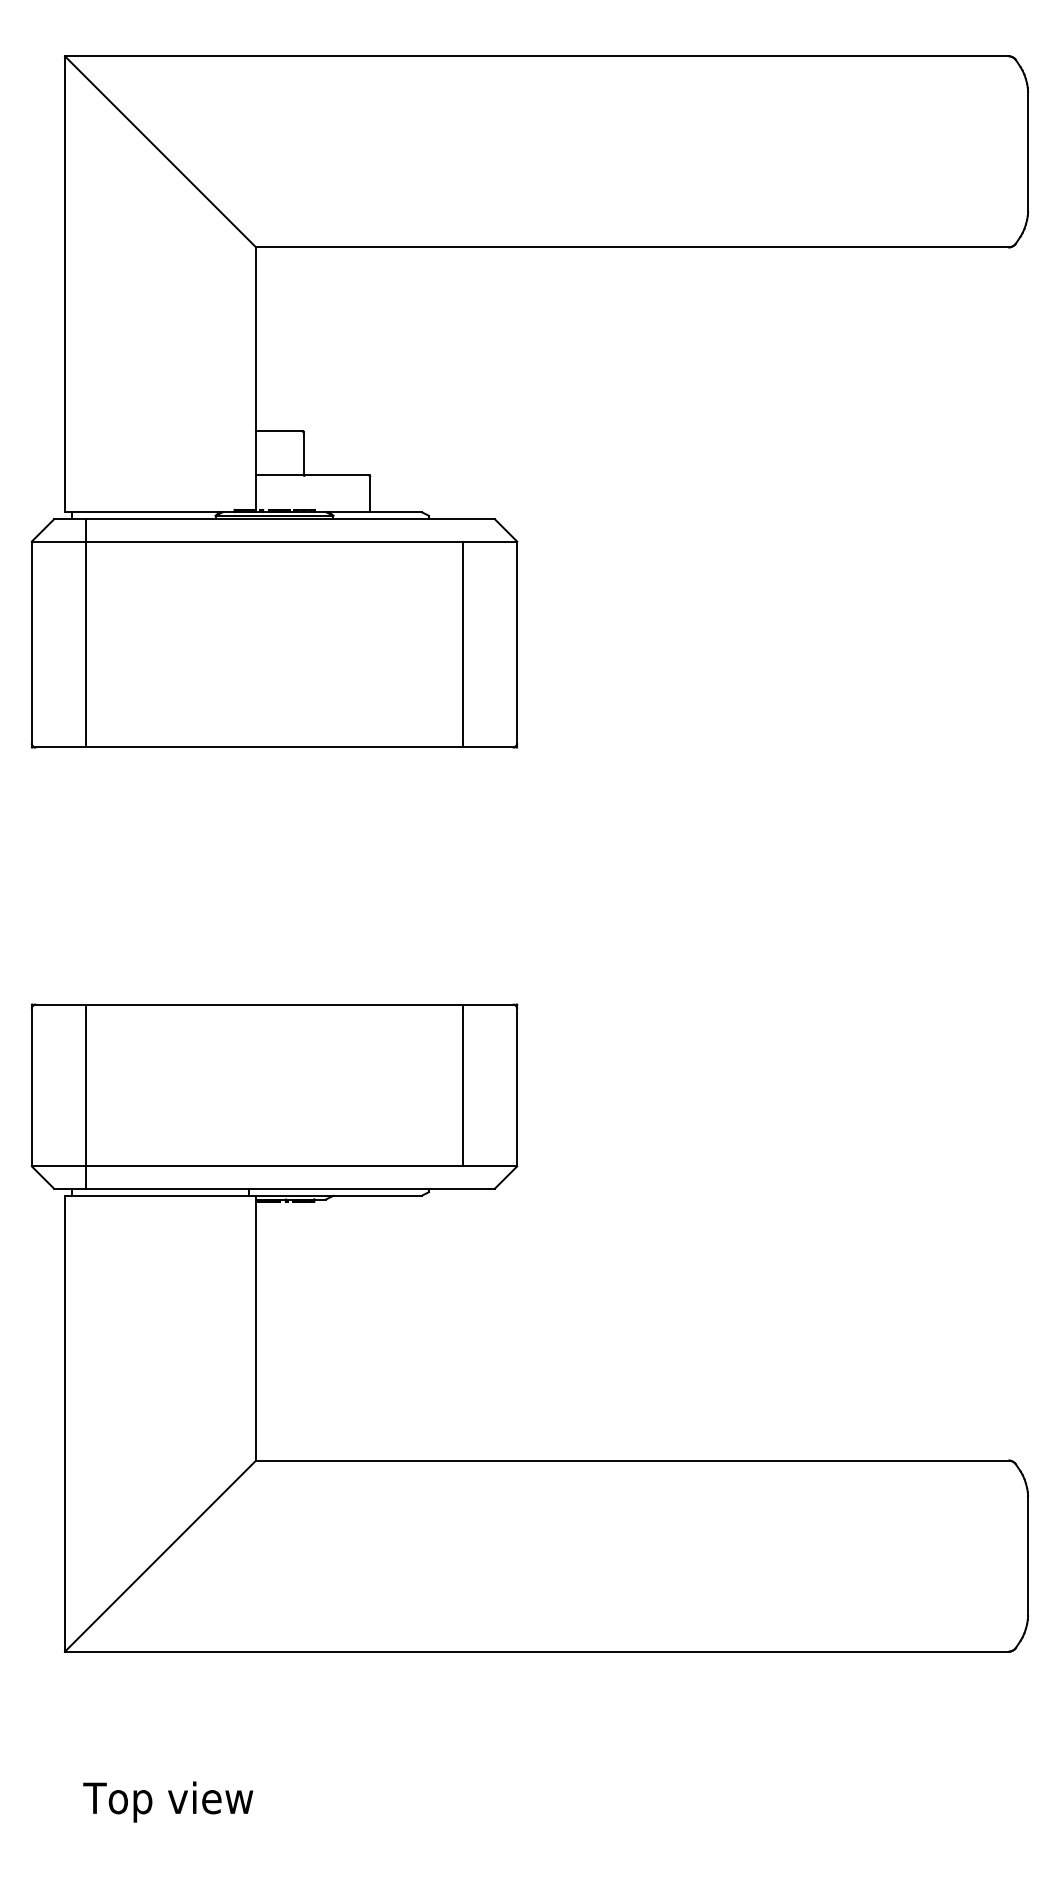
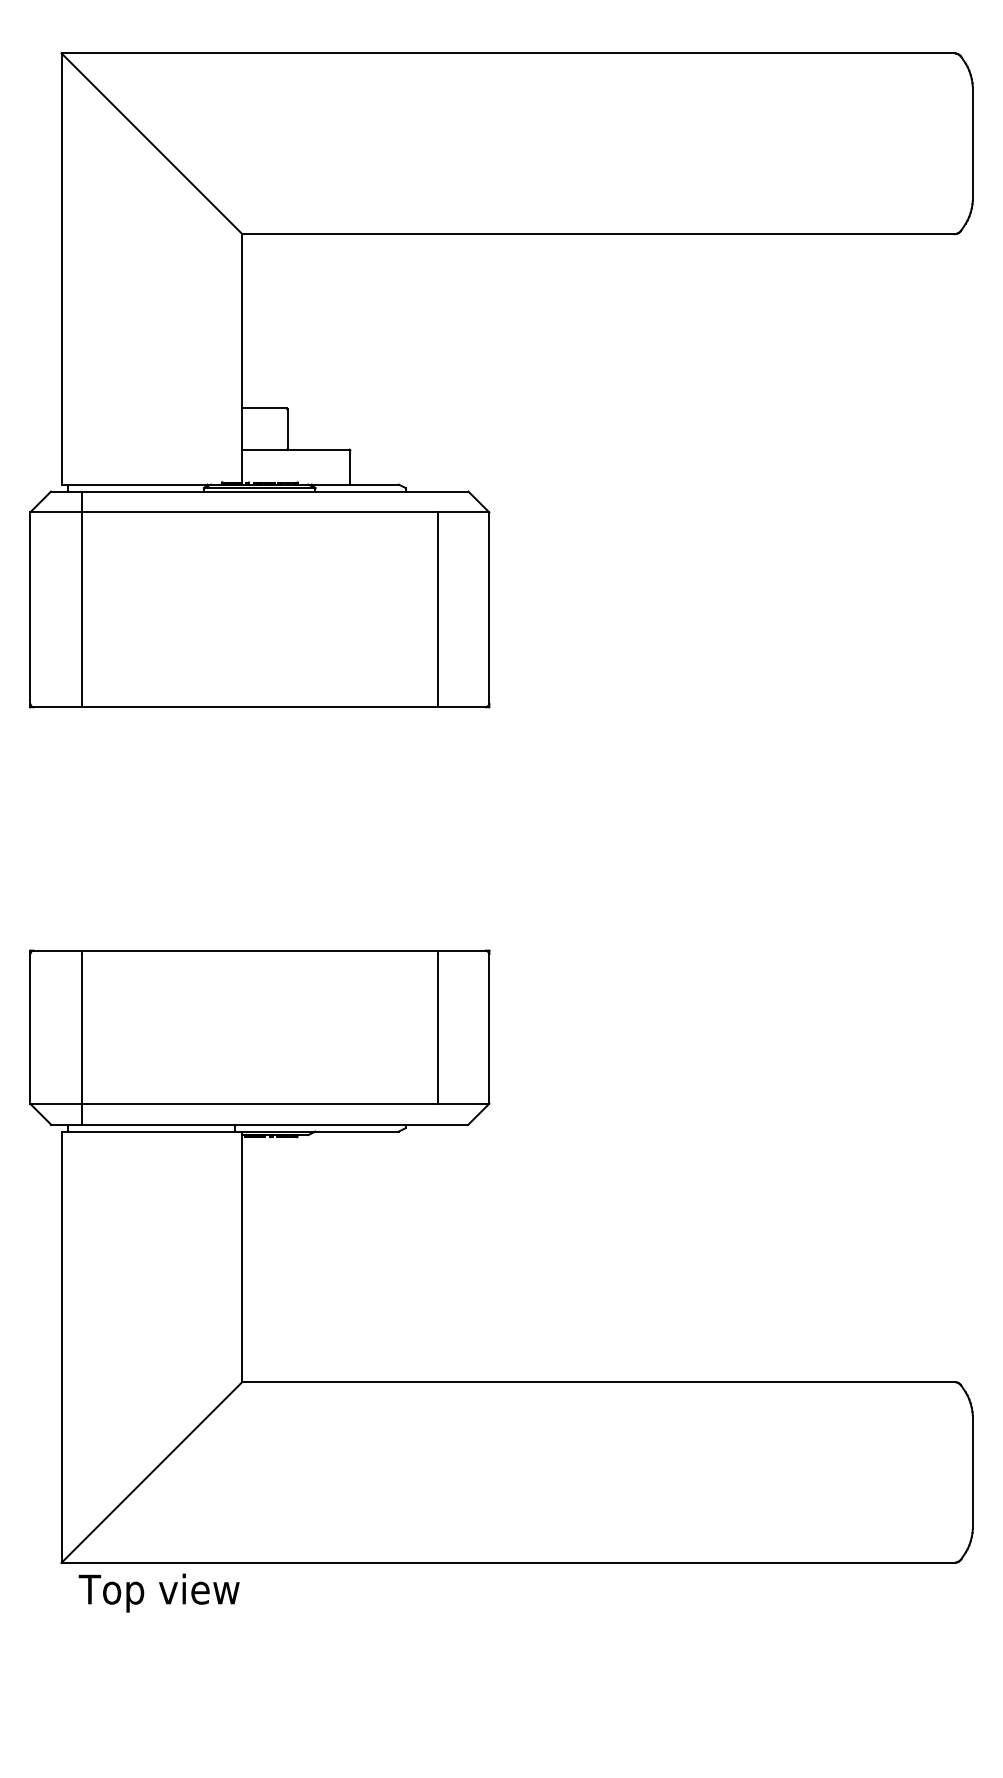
text: (167, 1801) -> (158, 1592), moved

